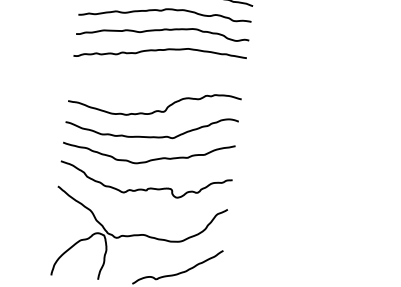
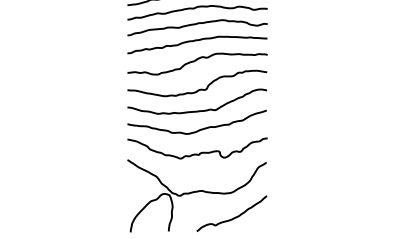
curve: (155, 75) -> (195, 61), added

